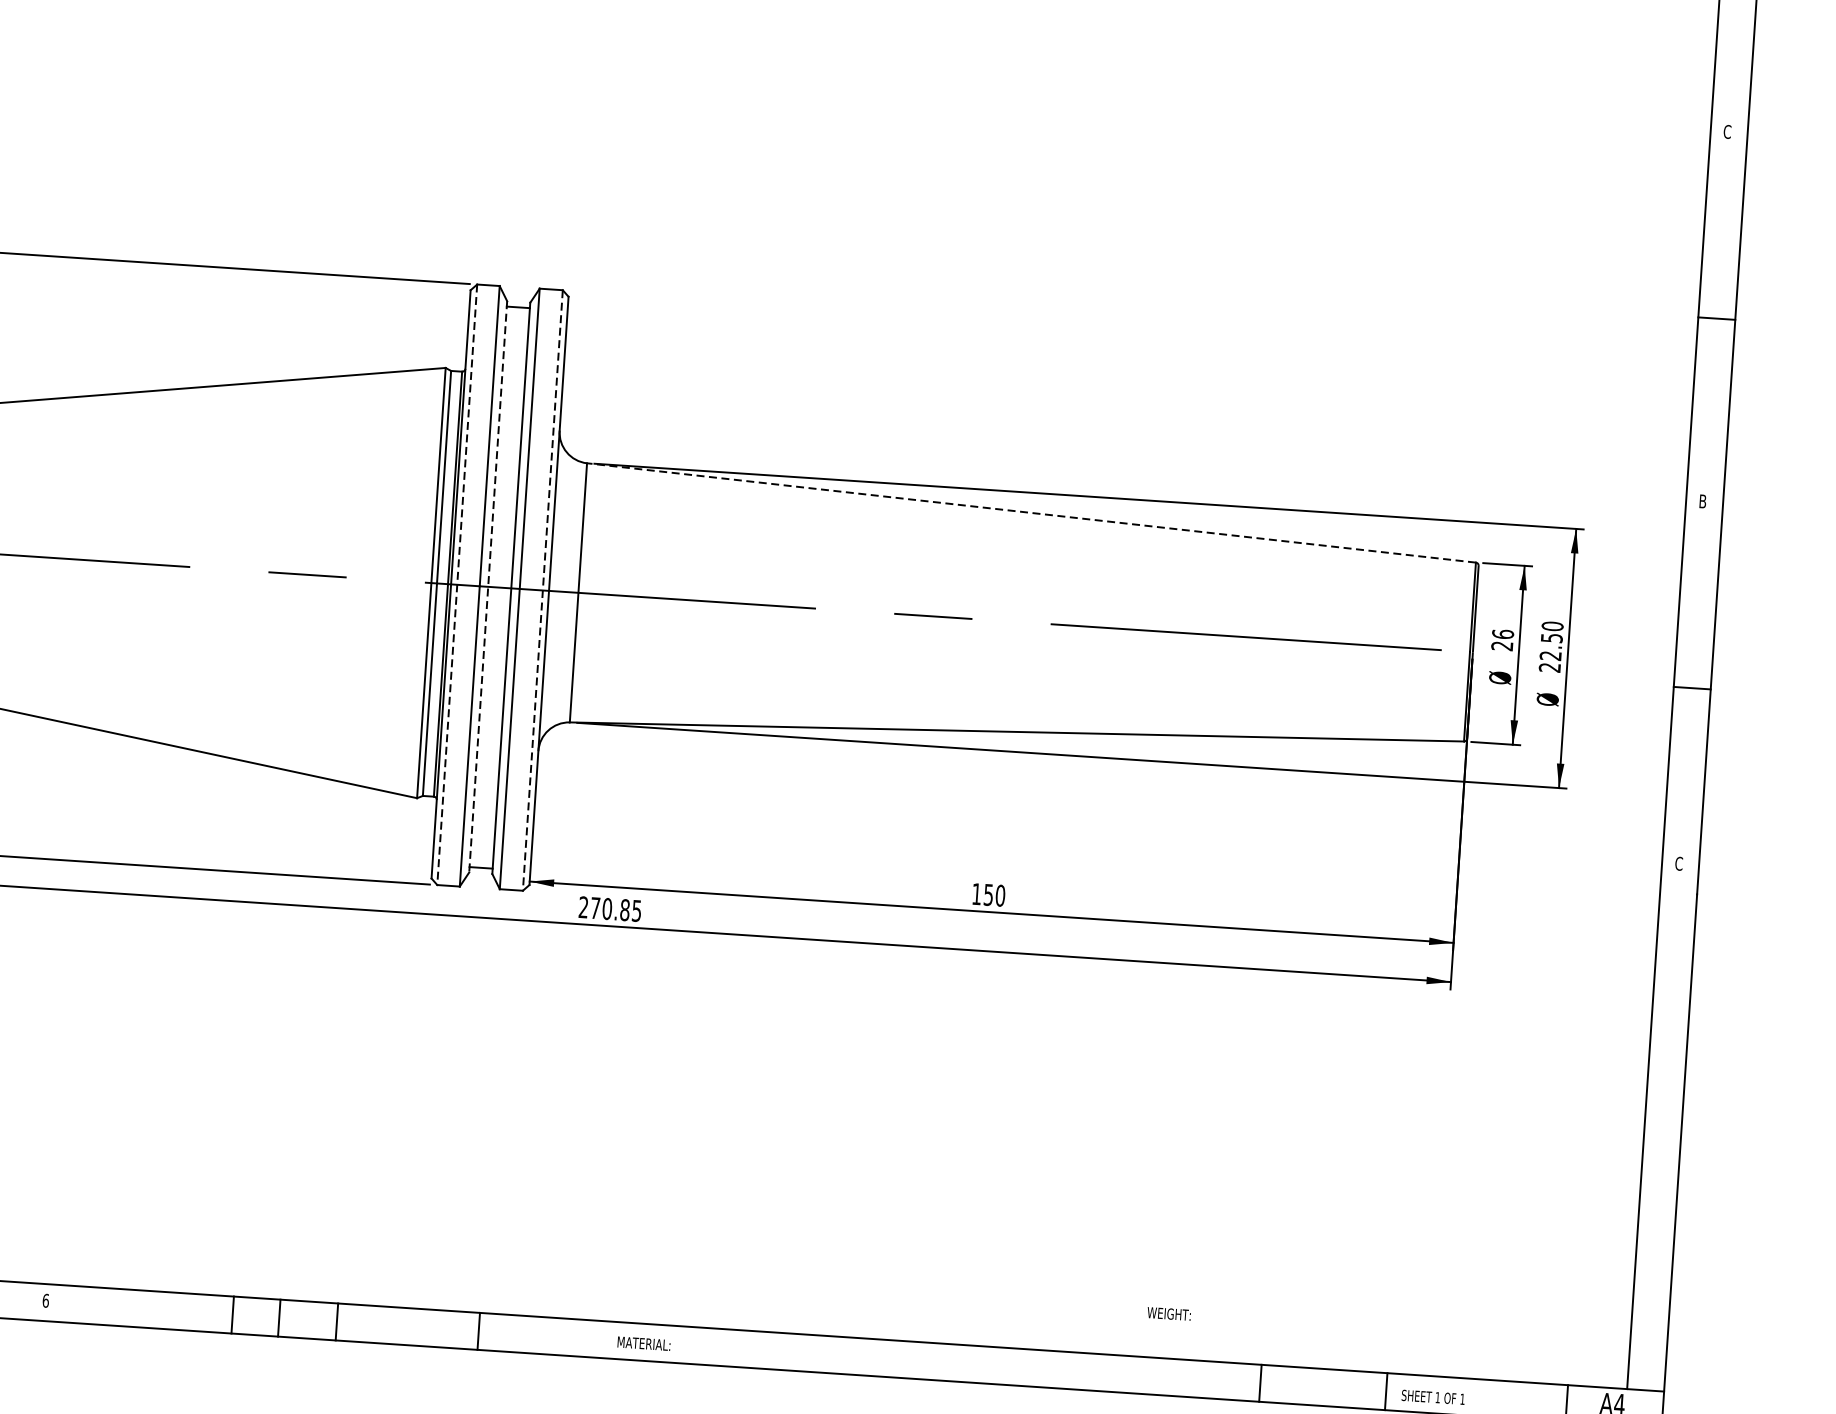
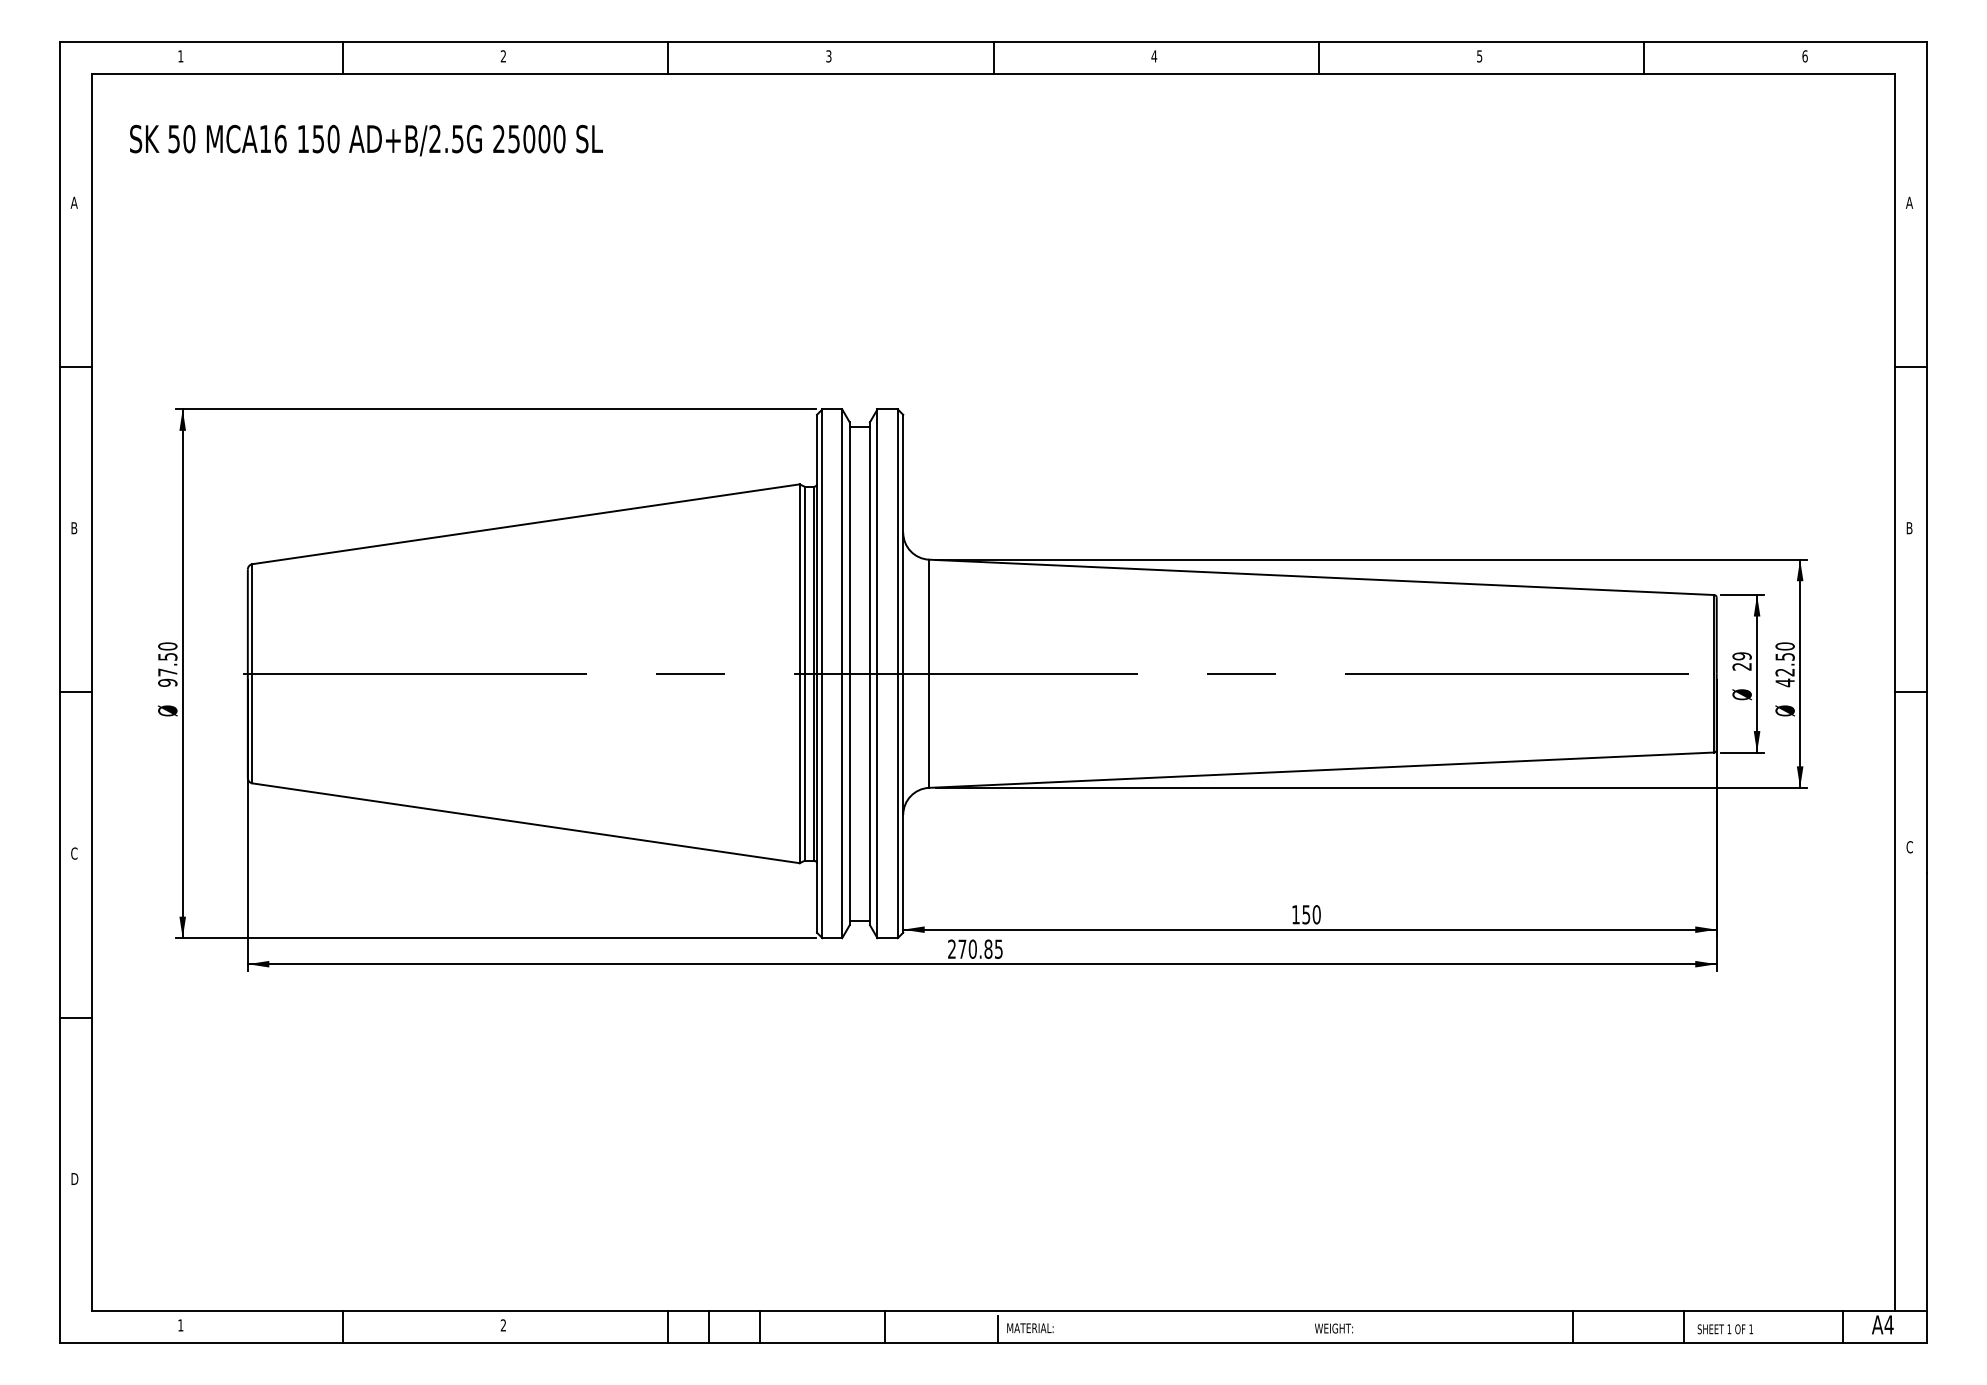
text: (1727, 131) -> (1909, 202), C -> A
line: (1031, 513) -> (1321, 577), dashed -> solid
line: (457, 585) -> (822, 674), dashed -> solid
line: (487, 587) -> (849, 674), dashed -> solid
line: (542, 591) -> (897, 674), dashed -> solid
text: (1502, 634) -> (1741, 656), 26 -> 29
text: (1549, 667) -> (1784, 682), 22.50 -> 42.50
text: (45, 1300) -> (503, 1325), 6 -> 2
text: (1168, 1313) -> (1333, 1328), moved
line: (607, 1342) -> (998, 1329), added

